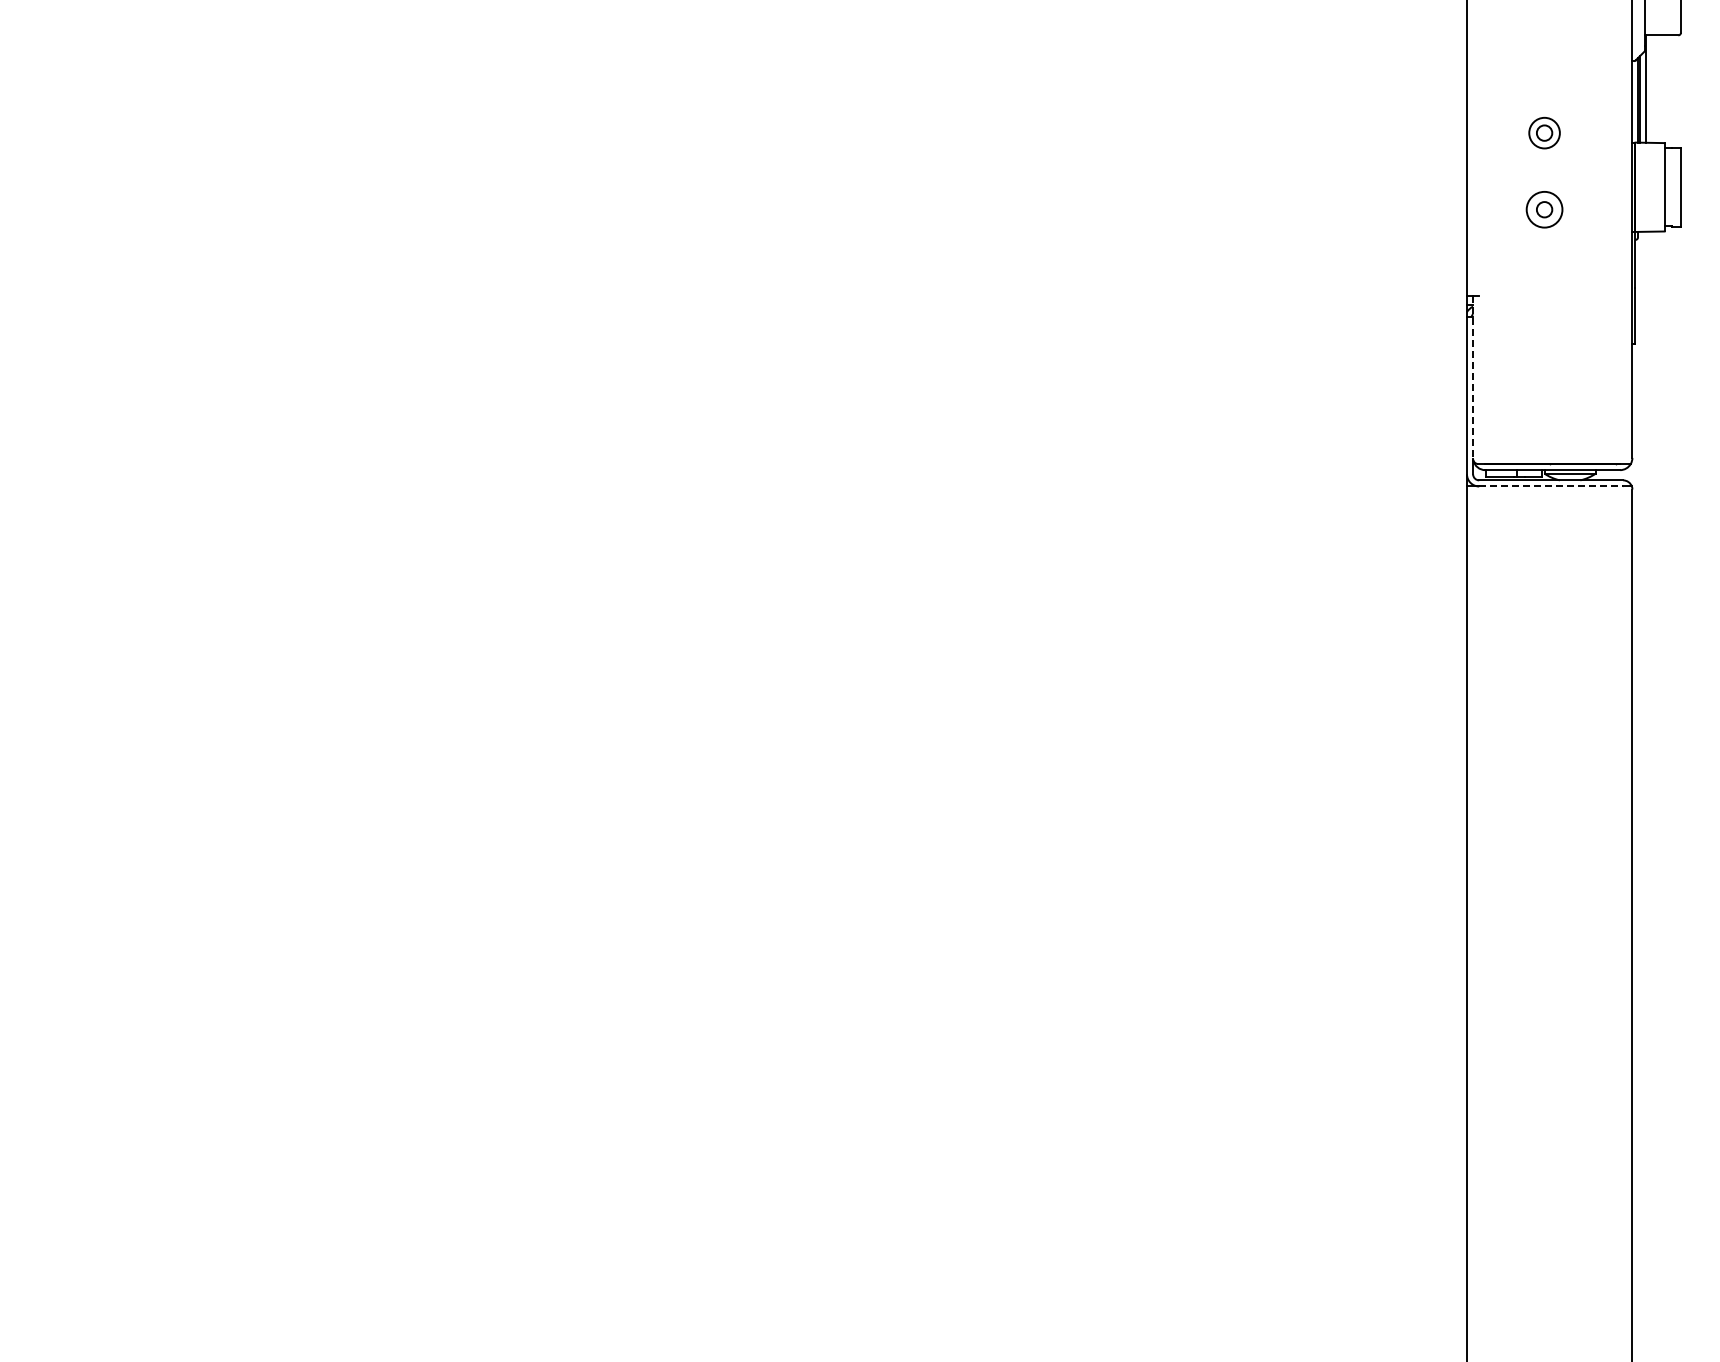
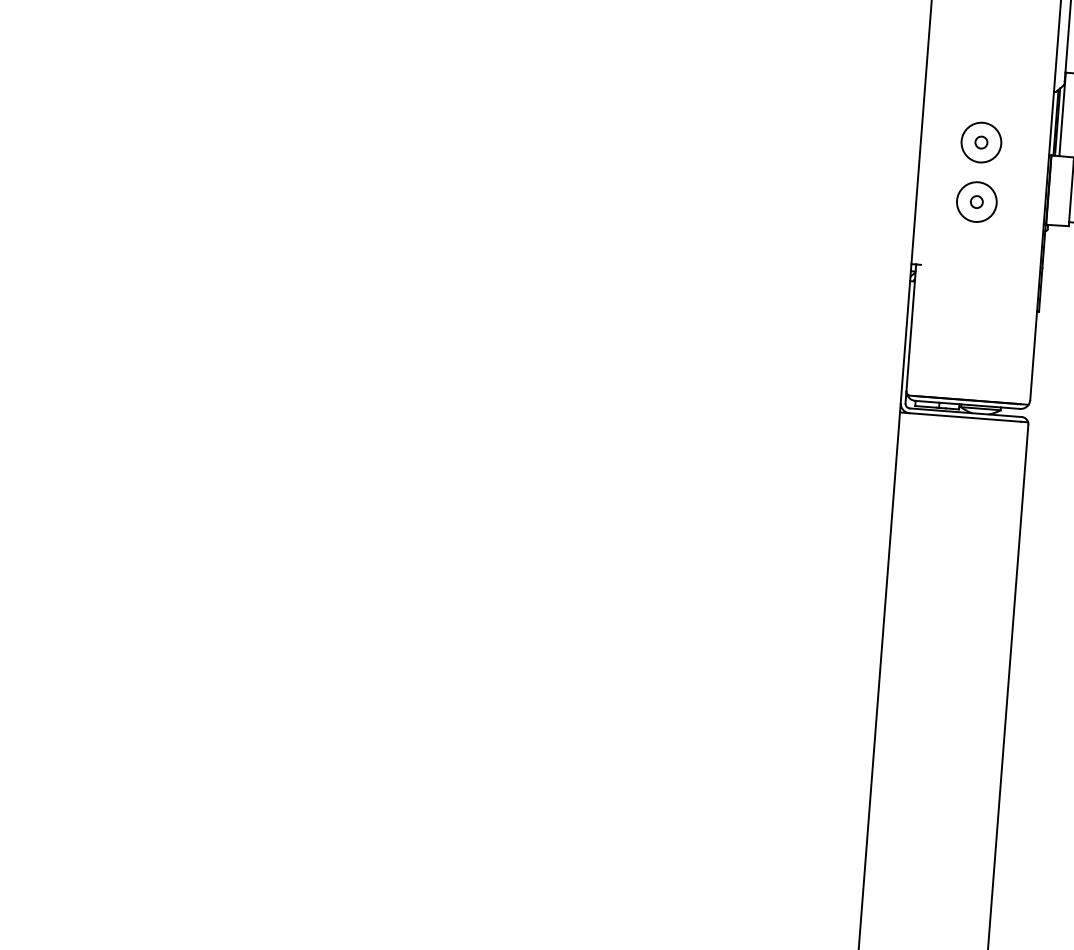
circle: (1544, 132) -> (981, 142), size x1.67
circle: (1544, 209) -> (976, 201), size x1.43
line: (1473, 377) -> (911, 328), dashed -> solid
line: (1551, 486) -> (965, 417), dashed -> solid

